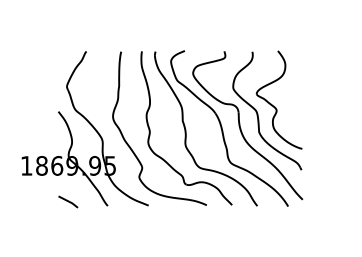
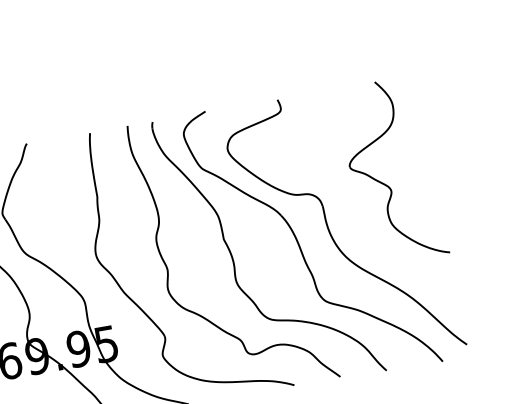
part: (258, 113) -> (359, 201), removed

